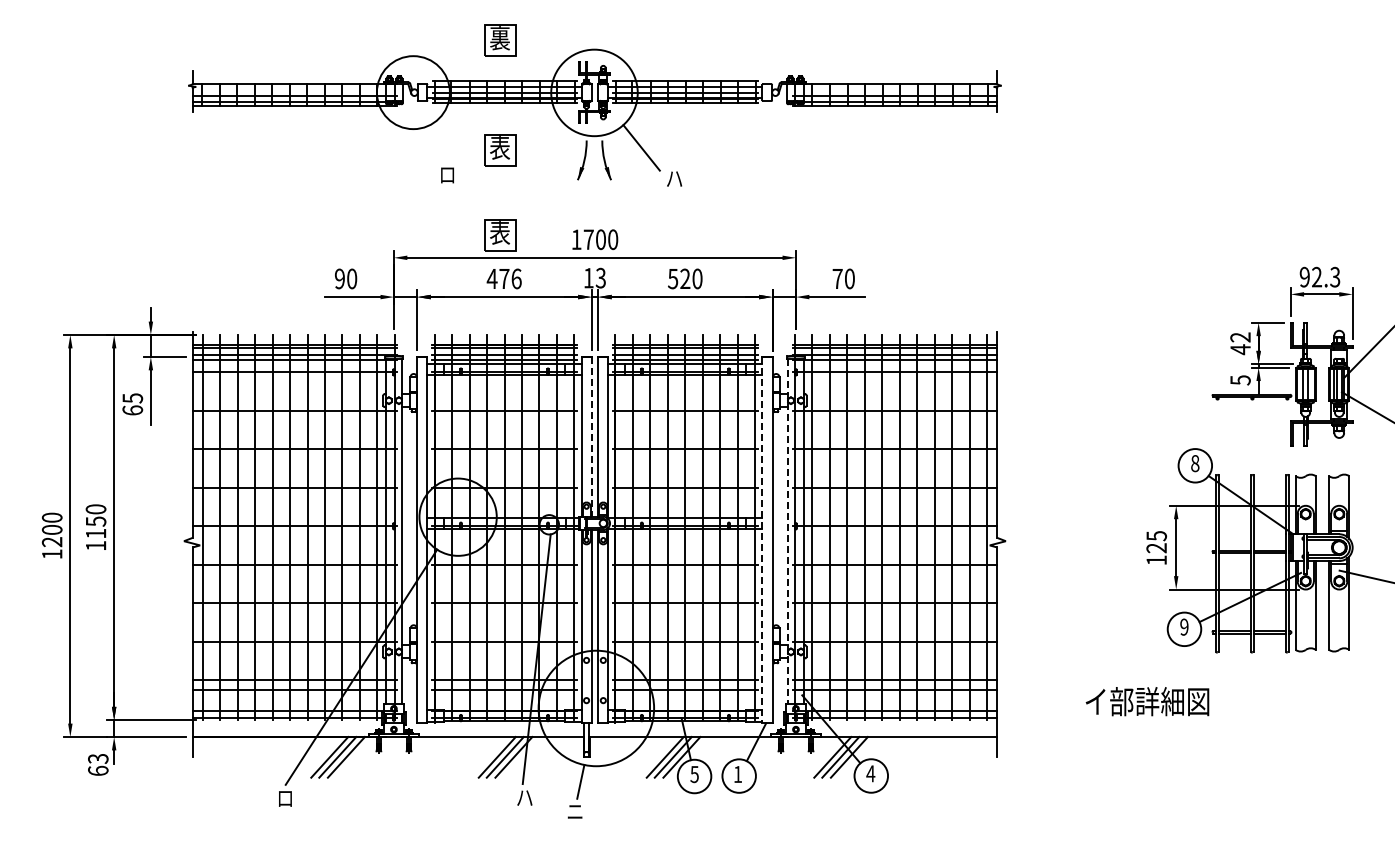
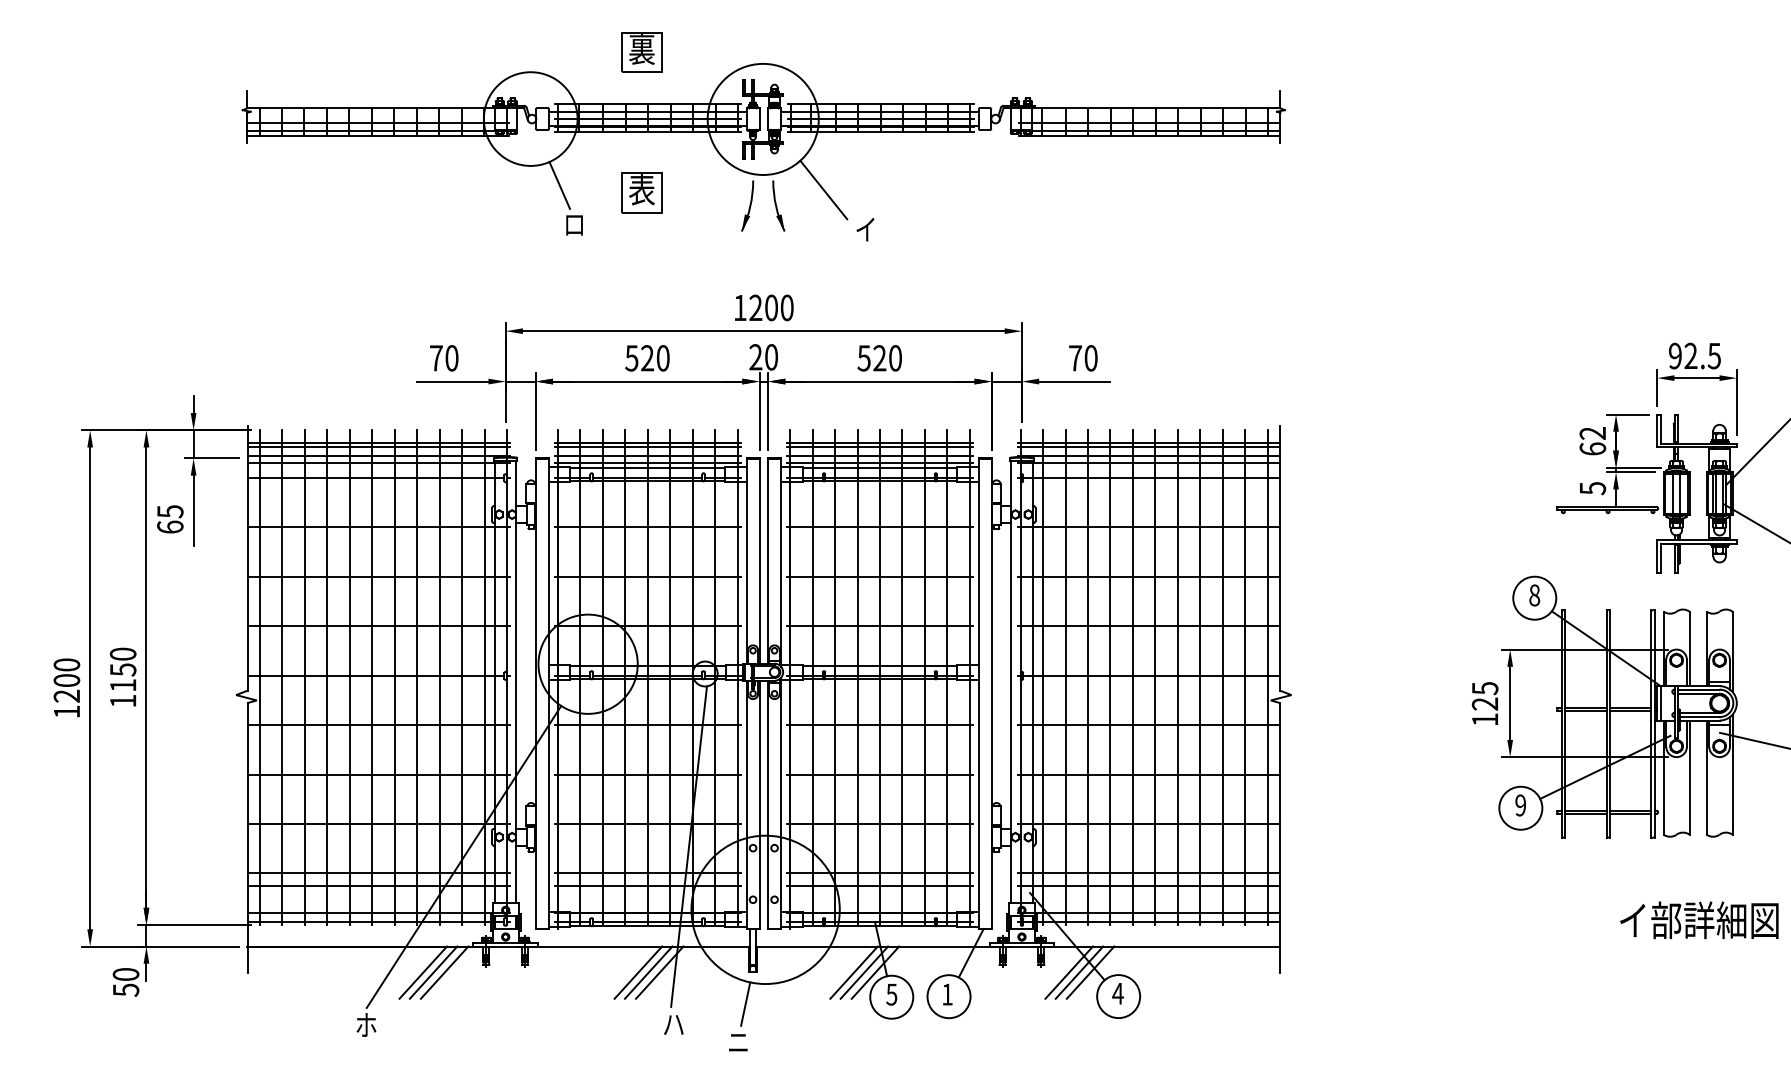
line: (436, 144) -> (560, 185), added
text: (674, 178) -> (865, 229), ハ -> イ
part: (500, 235) -> (642, 302), removed
text: (588, 239) -> (755, 307), 1700 -> 1200
text: (1335, 276) -> (1714, 355), 92.3 -> 92.5
text: (594, 277) -> (763, 356), 13 -> 20
text: (339, 278) -> (435, 357), 90 -> 70
text: (503, 278) -> (646, 357), 476 -> 520
text: (1240, 349) -> (1592, 448), 42 -> 62
line: (591, 436) -> (759, 560), dashed -> solid
line: (787, 531) -> (1011, 682), dashed -> solid
line: (762, 540) -> (978, 694), dashed -> solid
text: (1147, 701) -> (1699, 920), moved
text: (98, 764) -> (126, 981), 63 -> 50
text: (285, 797) -> (366, 1024), ロ -> ホ

